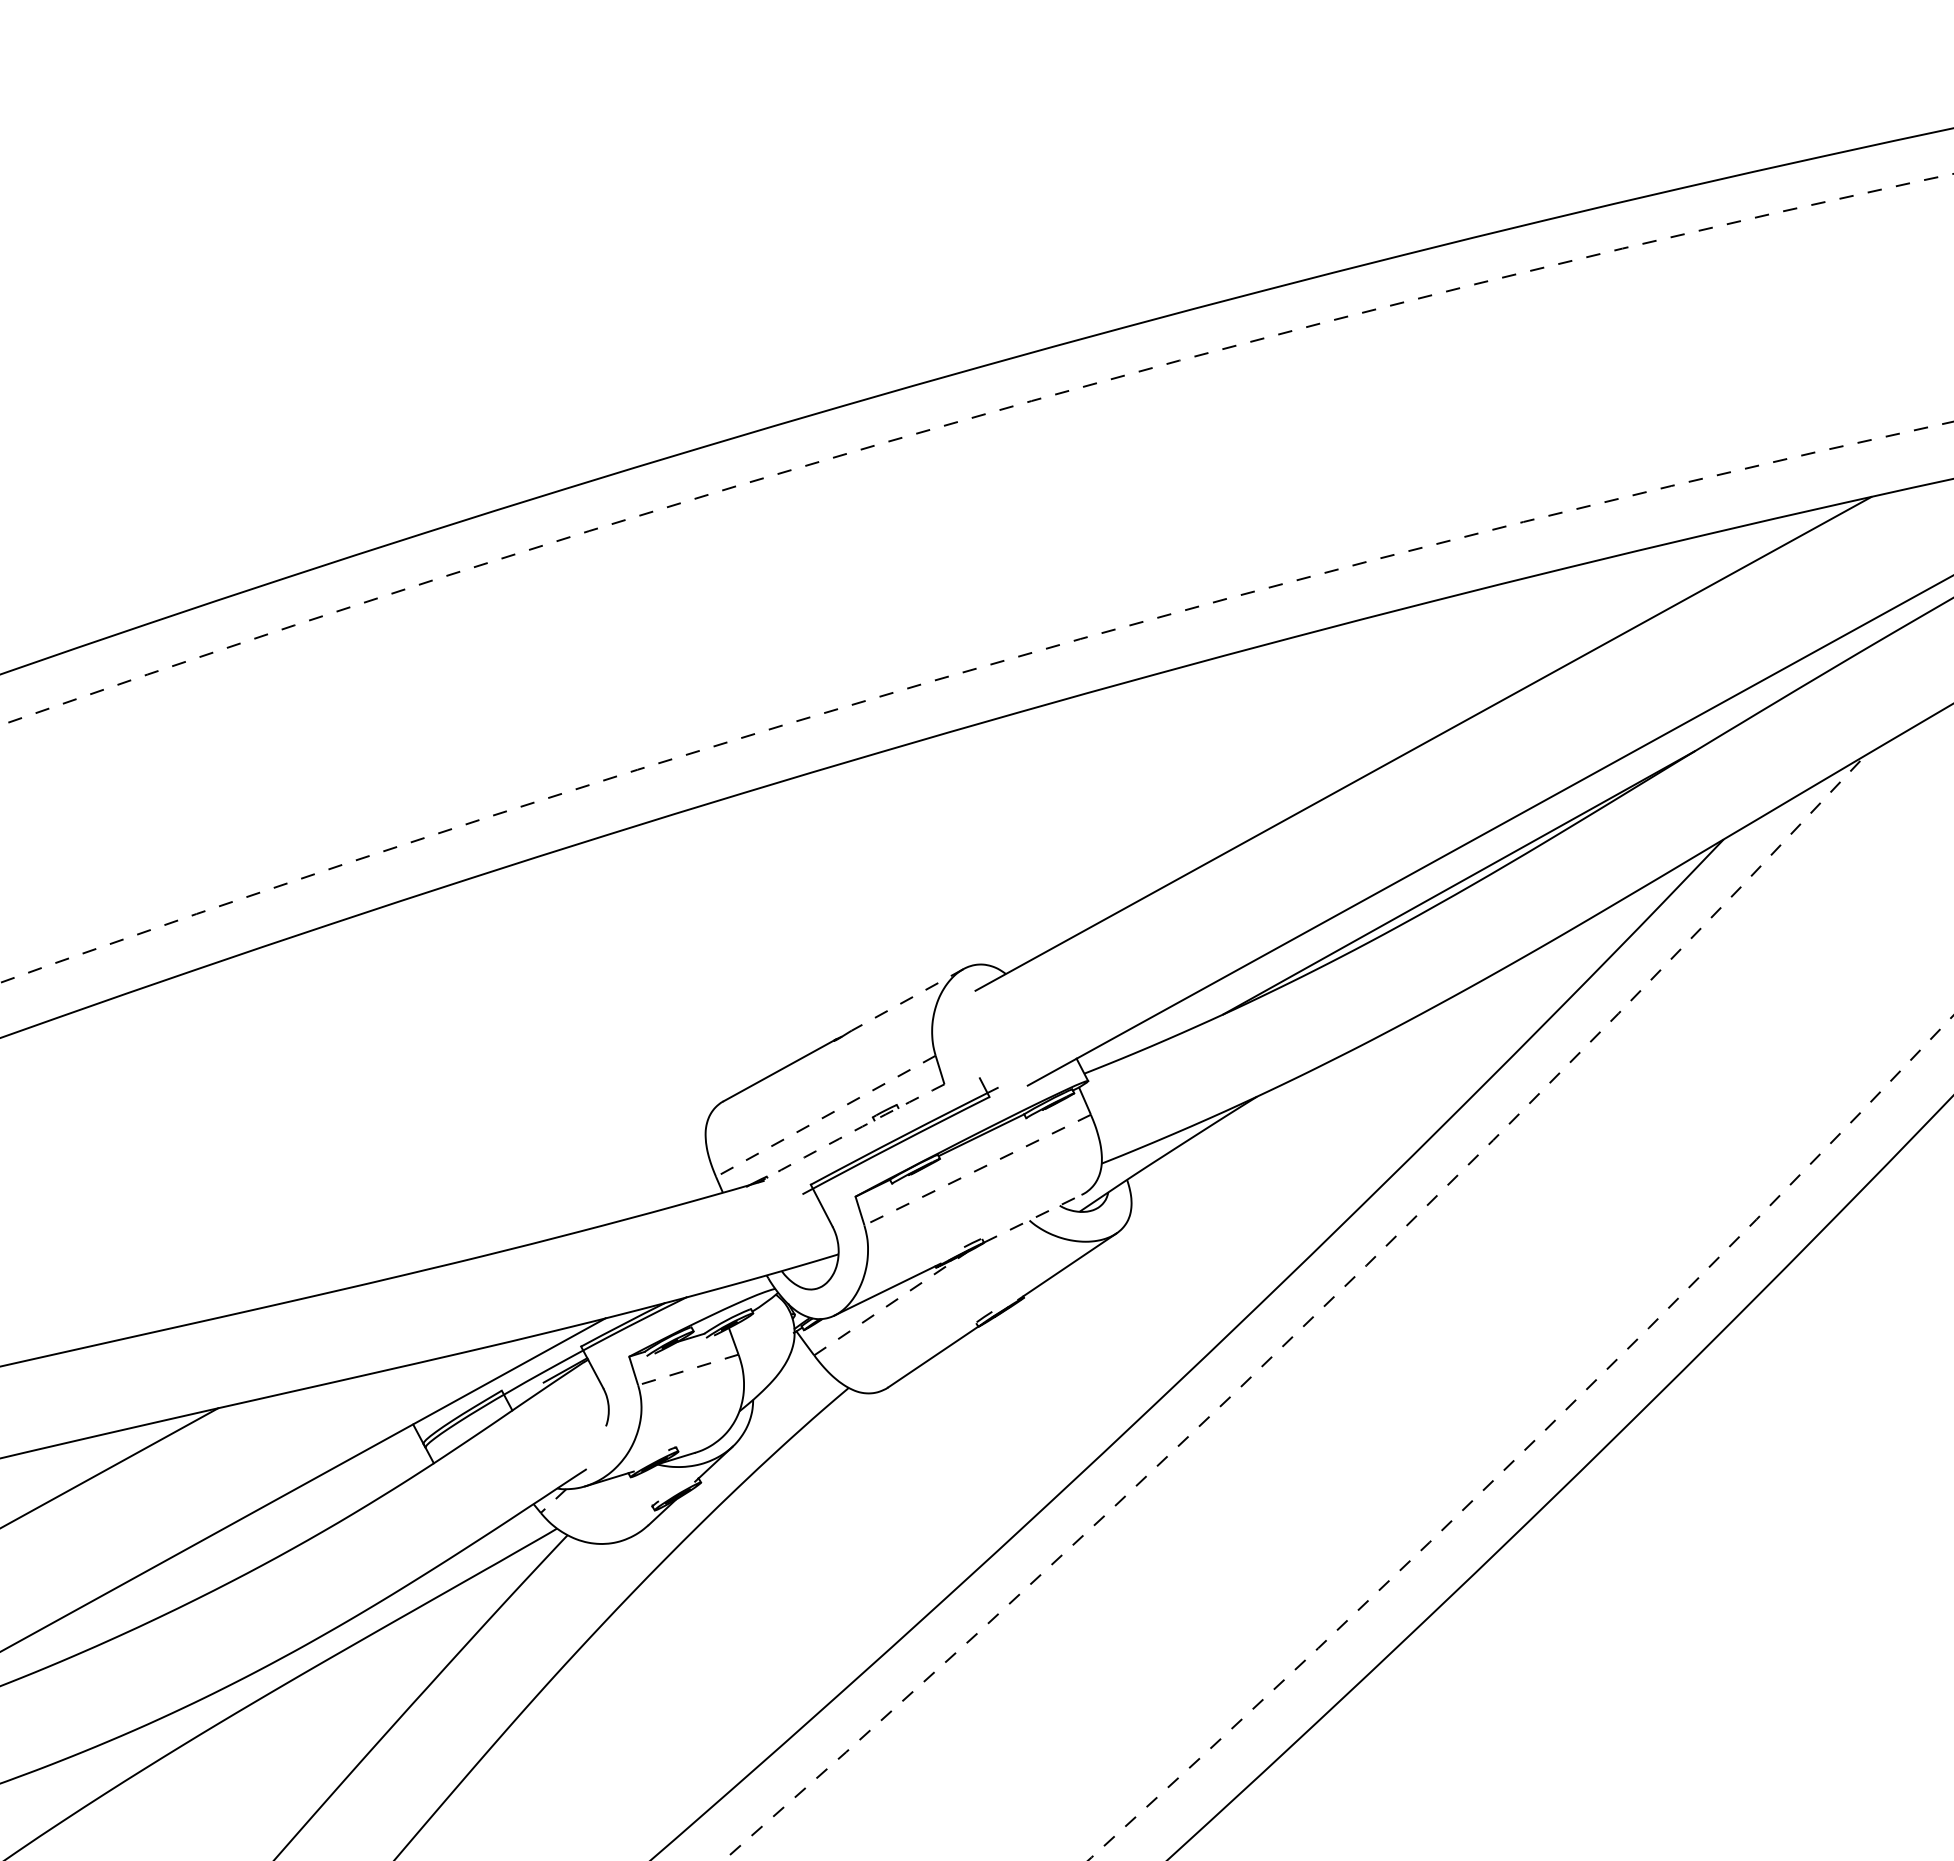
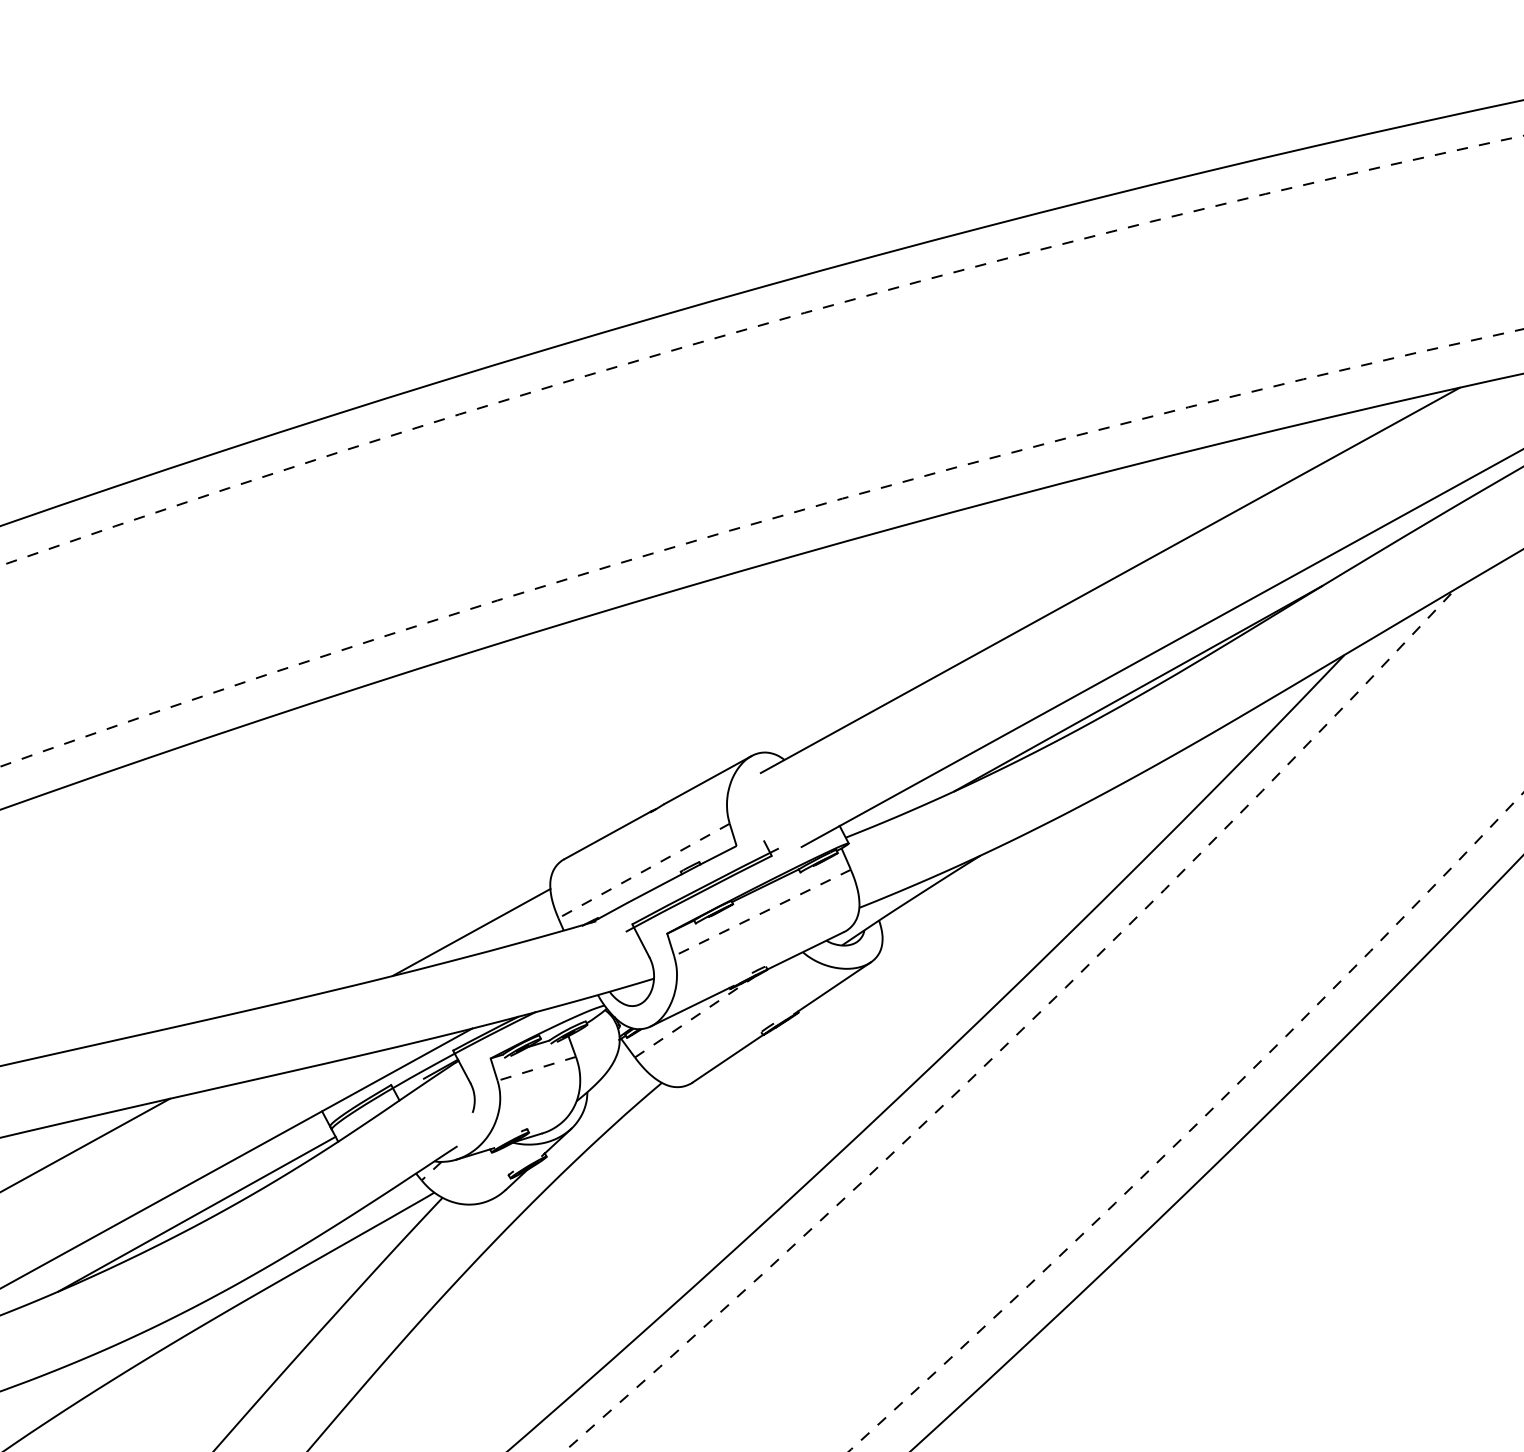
line: (907, 999) -> (707, 779), dashed -> solid
arc: (850, 1132) -> (663, 883), dashed -> solid
line: (604, 1194) -> (471, 931), added
line: (1033, 1218) -> (806, 950), dashed -> solid
line: (252, 1556) -> (196, 1214), added

